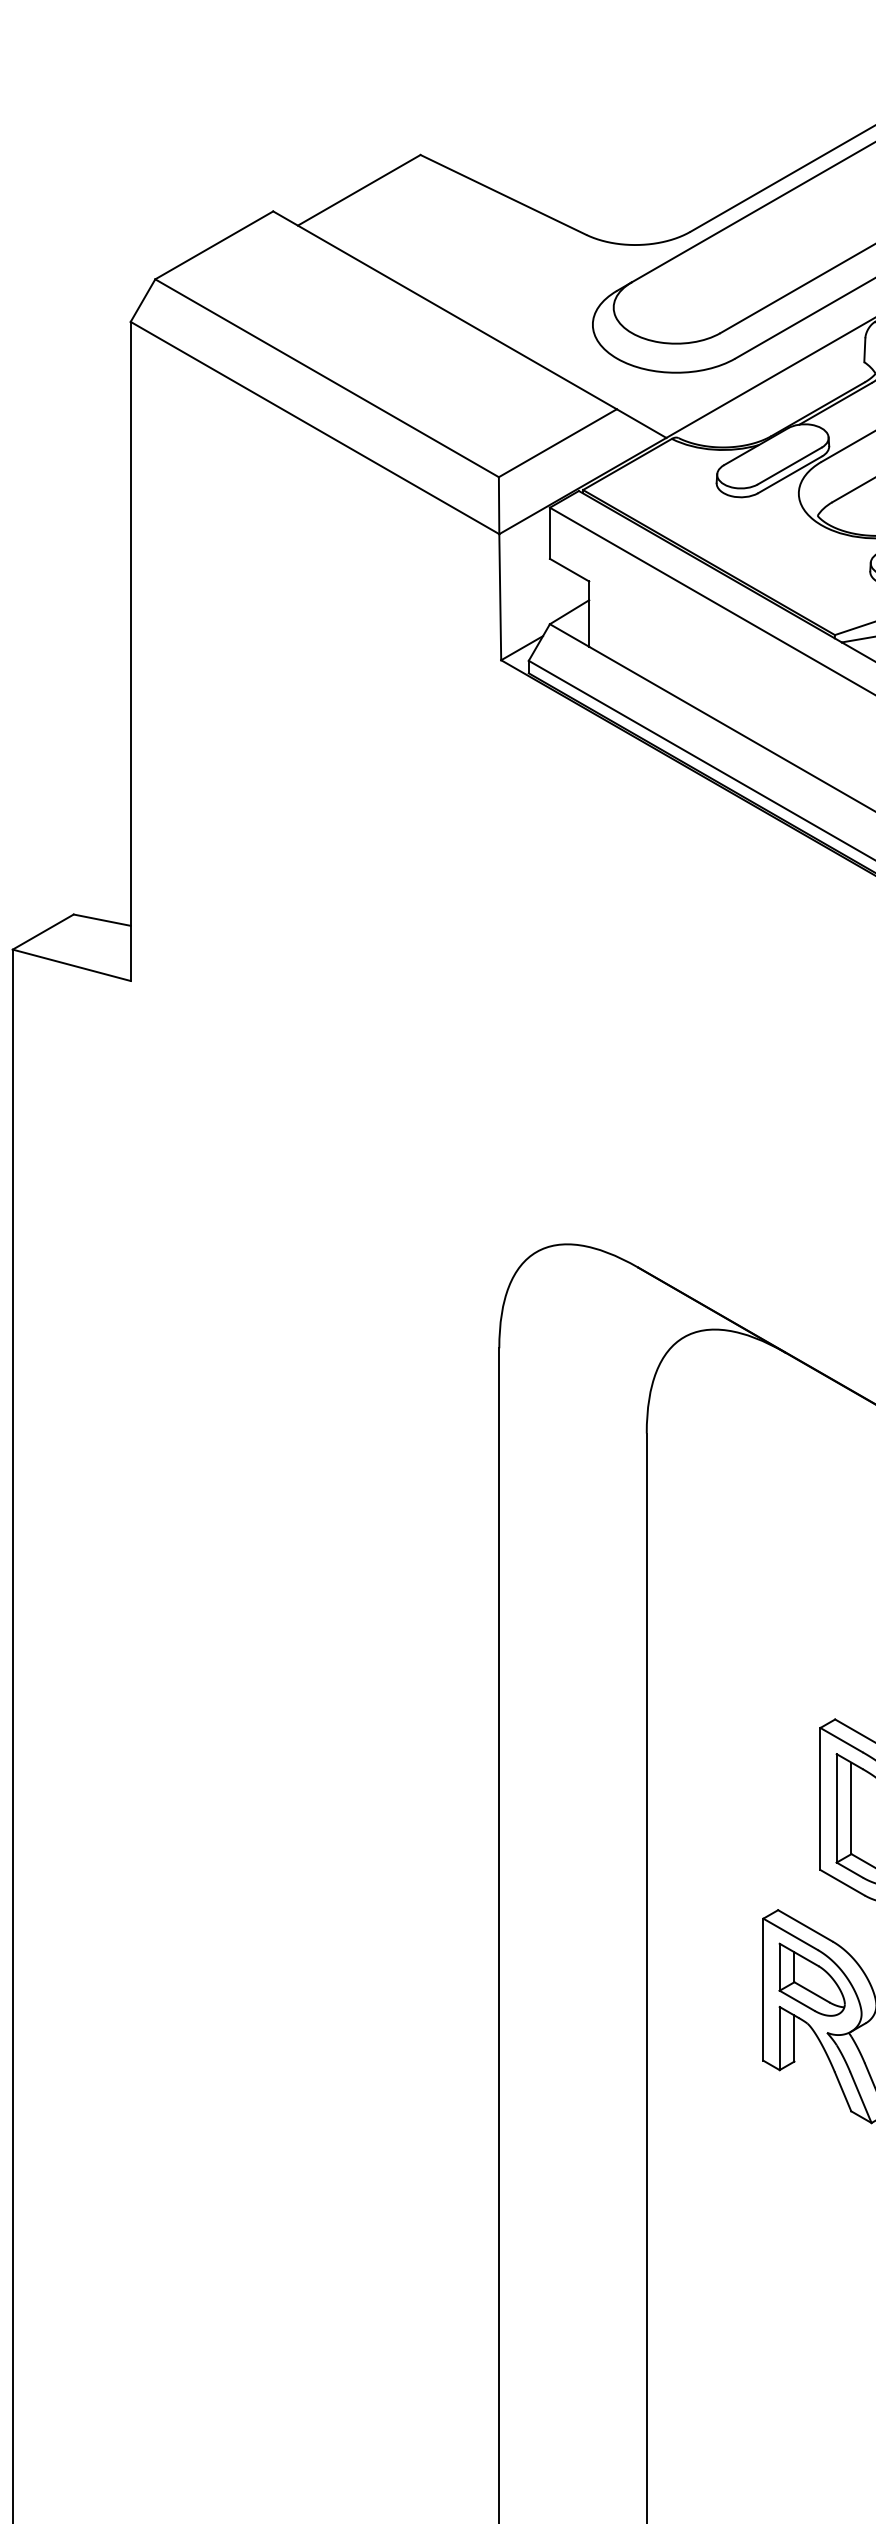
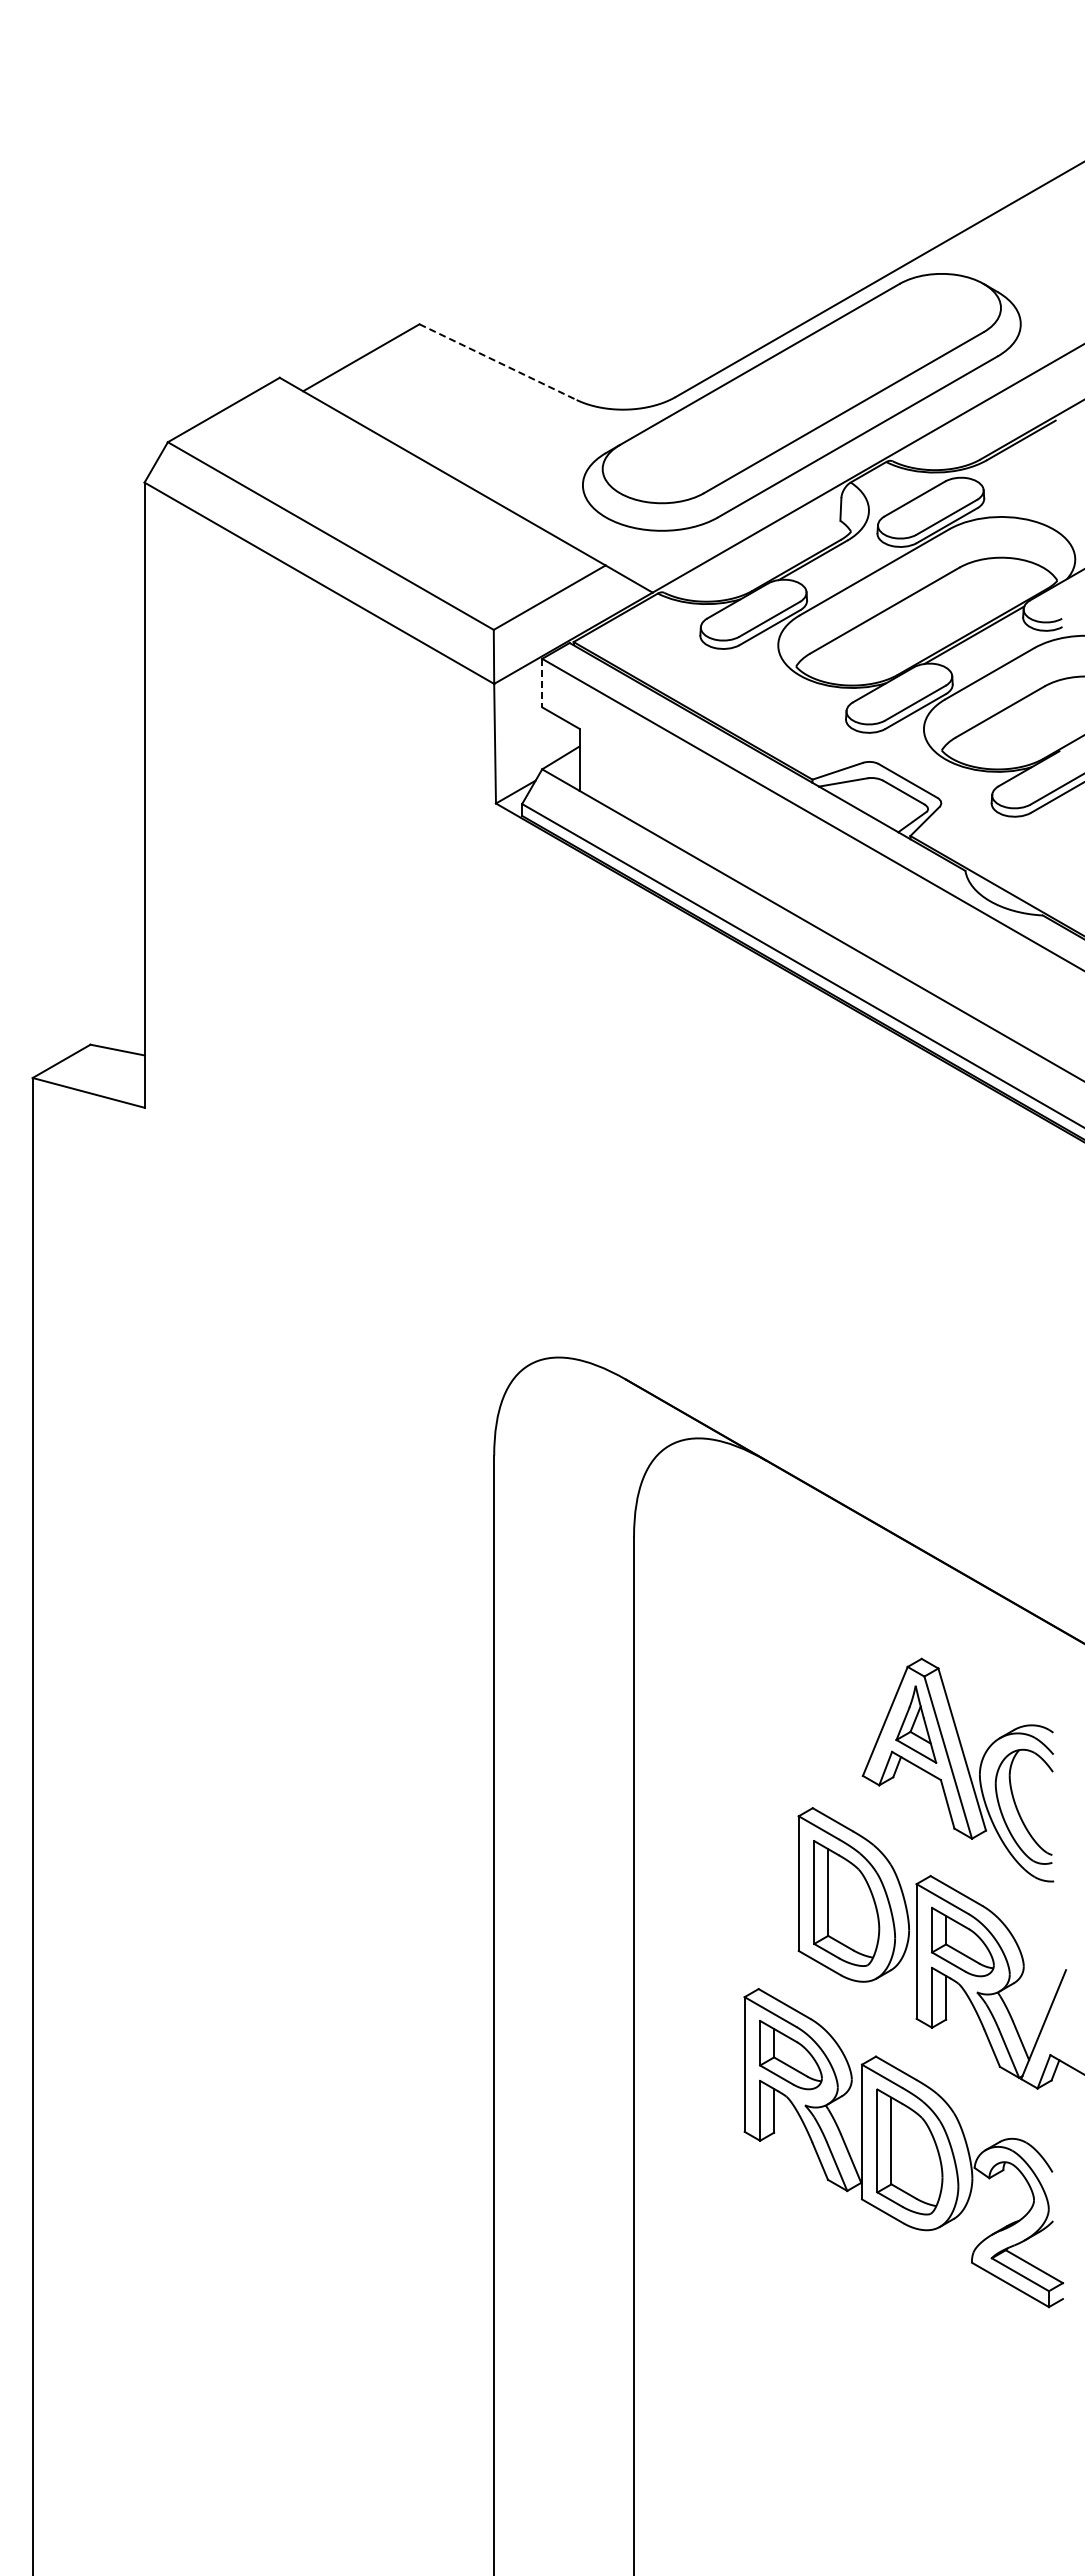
line: (503, 195) -> (498, 362), solid -> dashed
line: (550, 533) -> (542, 683), solid -> dashed

